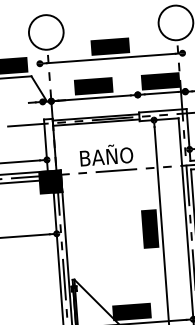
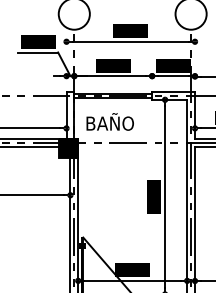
text: (105, 154) -> (109, 121), moved

